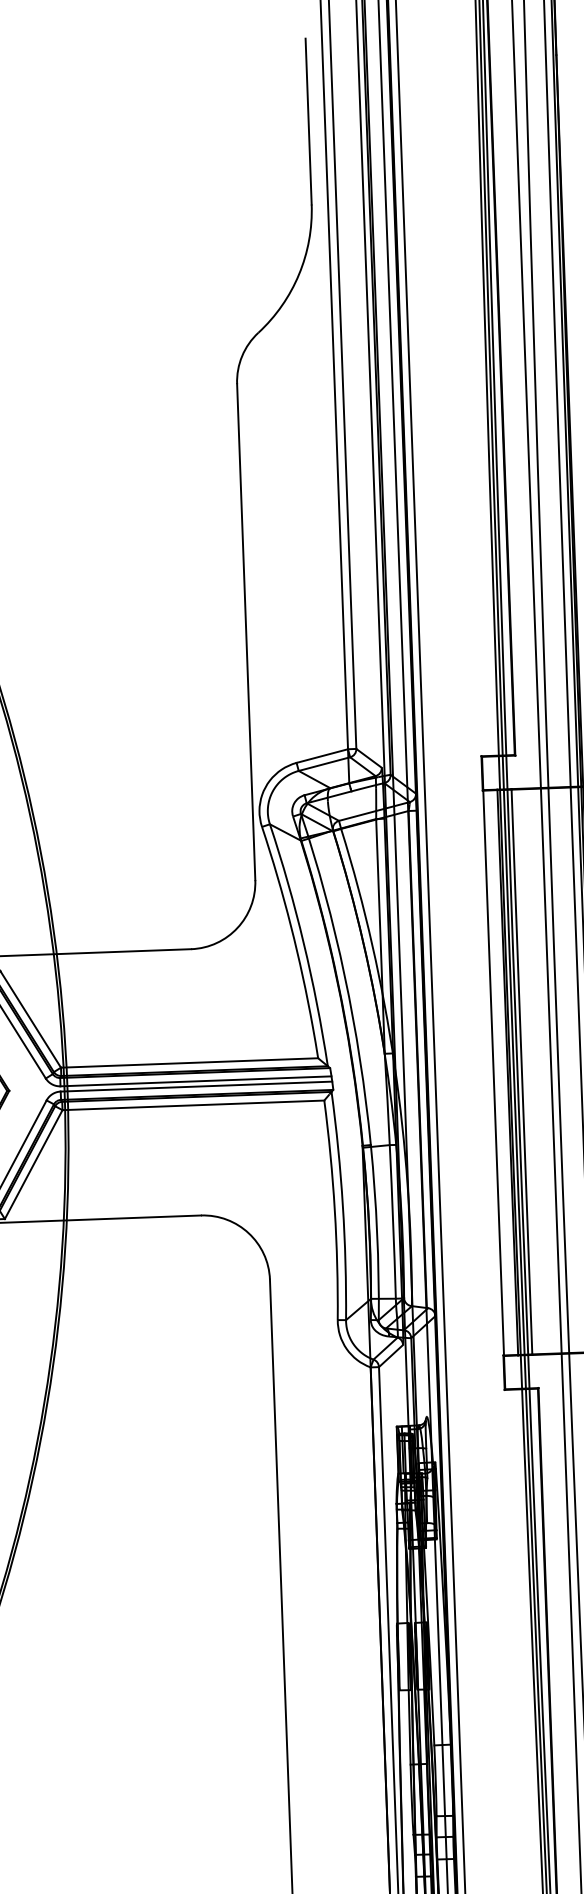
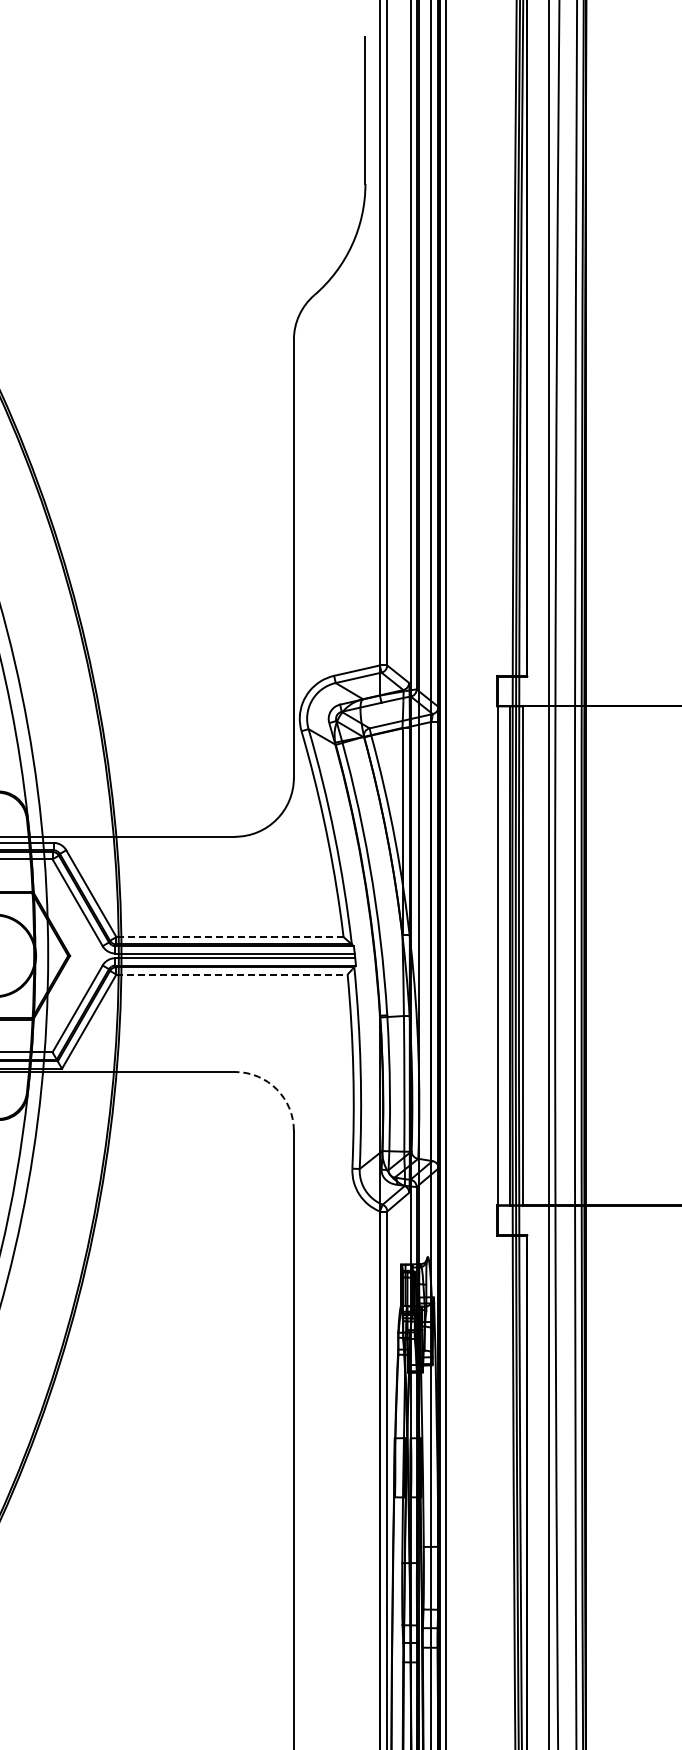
line: (190, 1063) -> (230, 937), solid -> dashed
line: (193, 1105) -> (232, 974), solid -> dashed
arc: (248, 1233) -> (276, 1089), solid -> dashed

